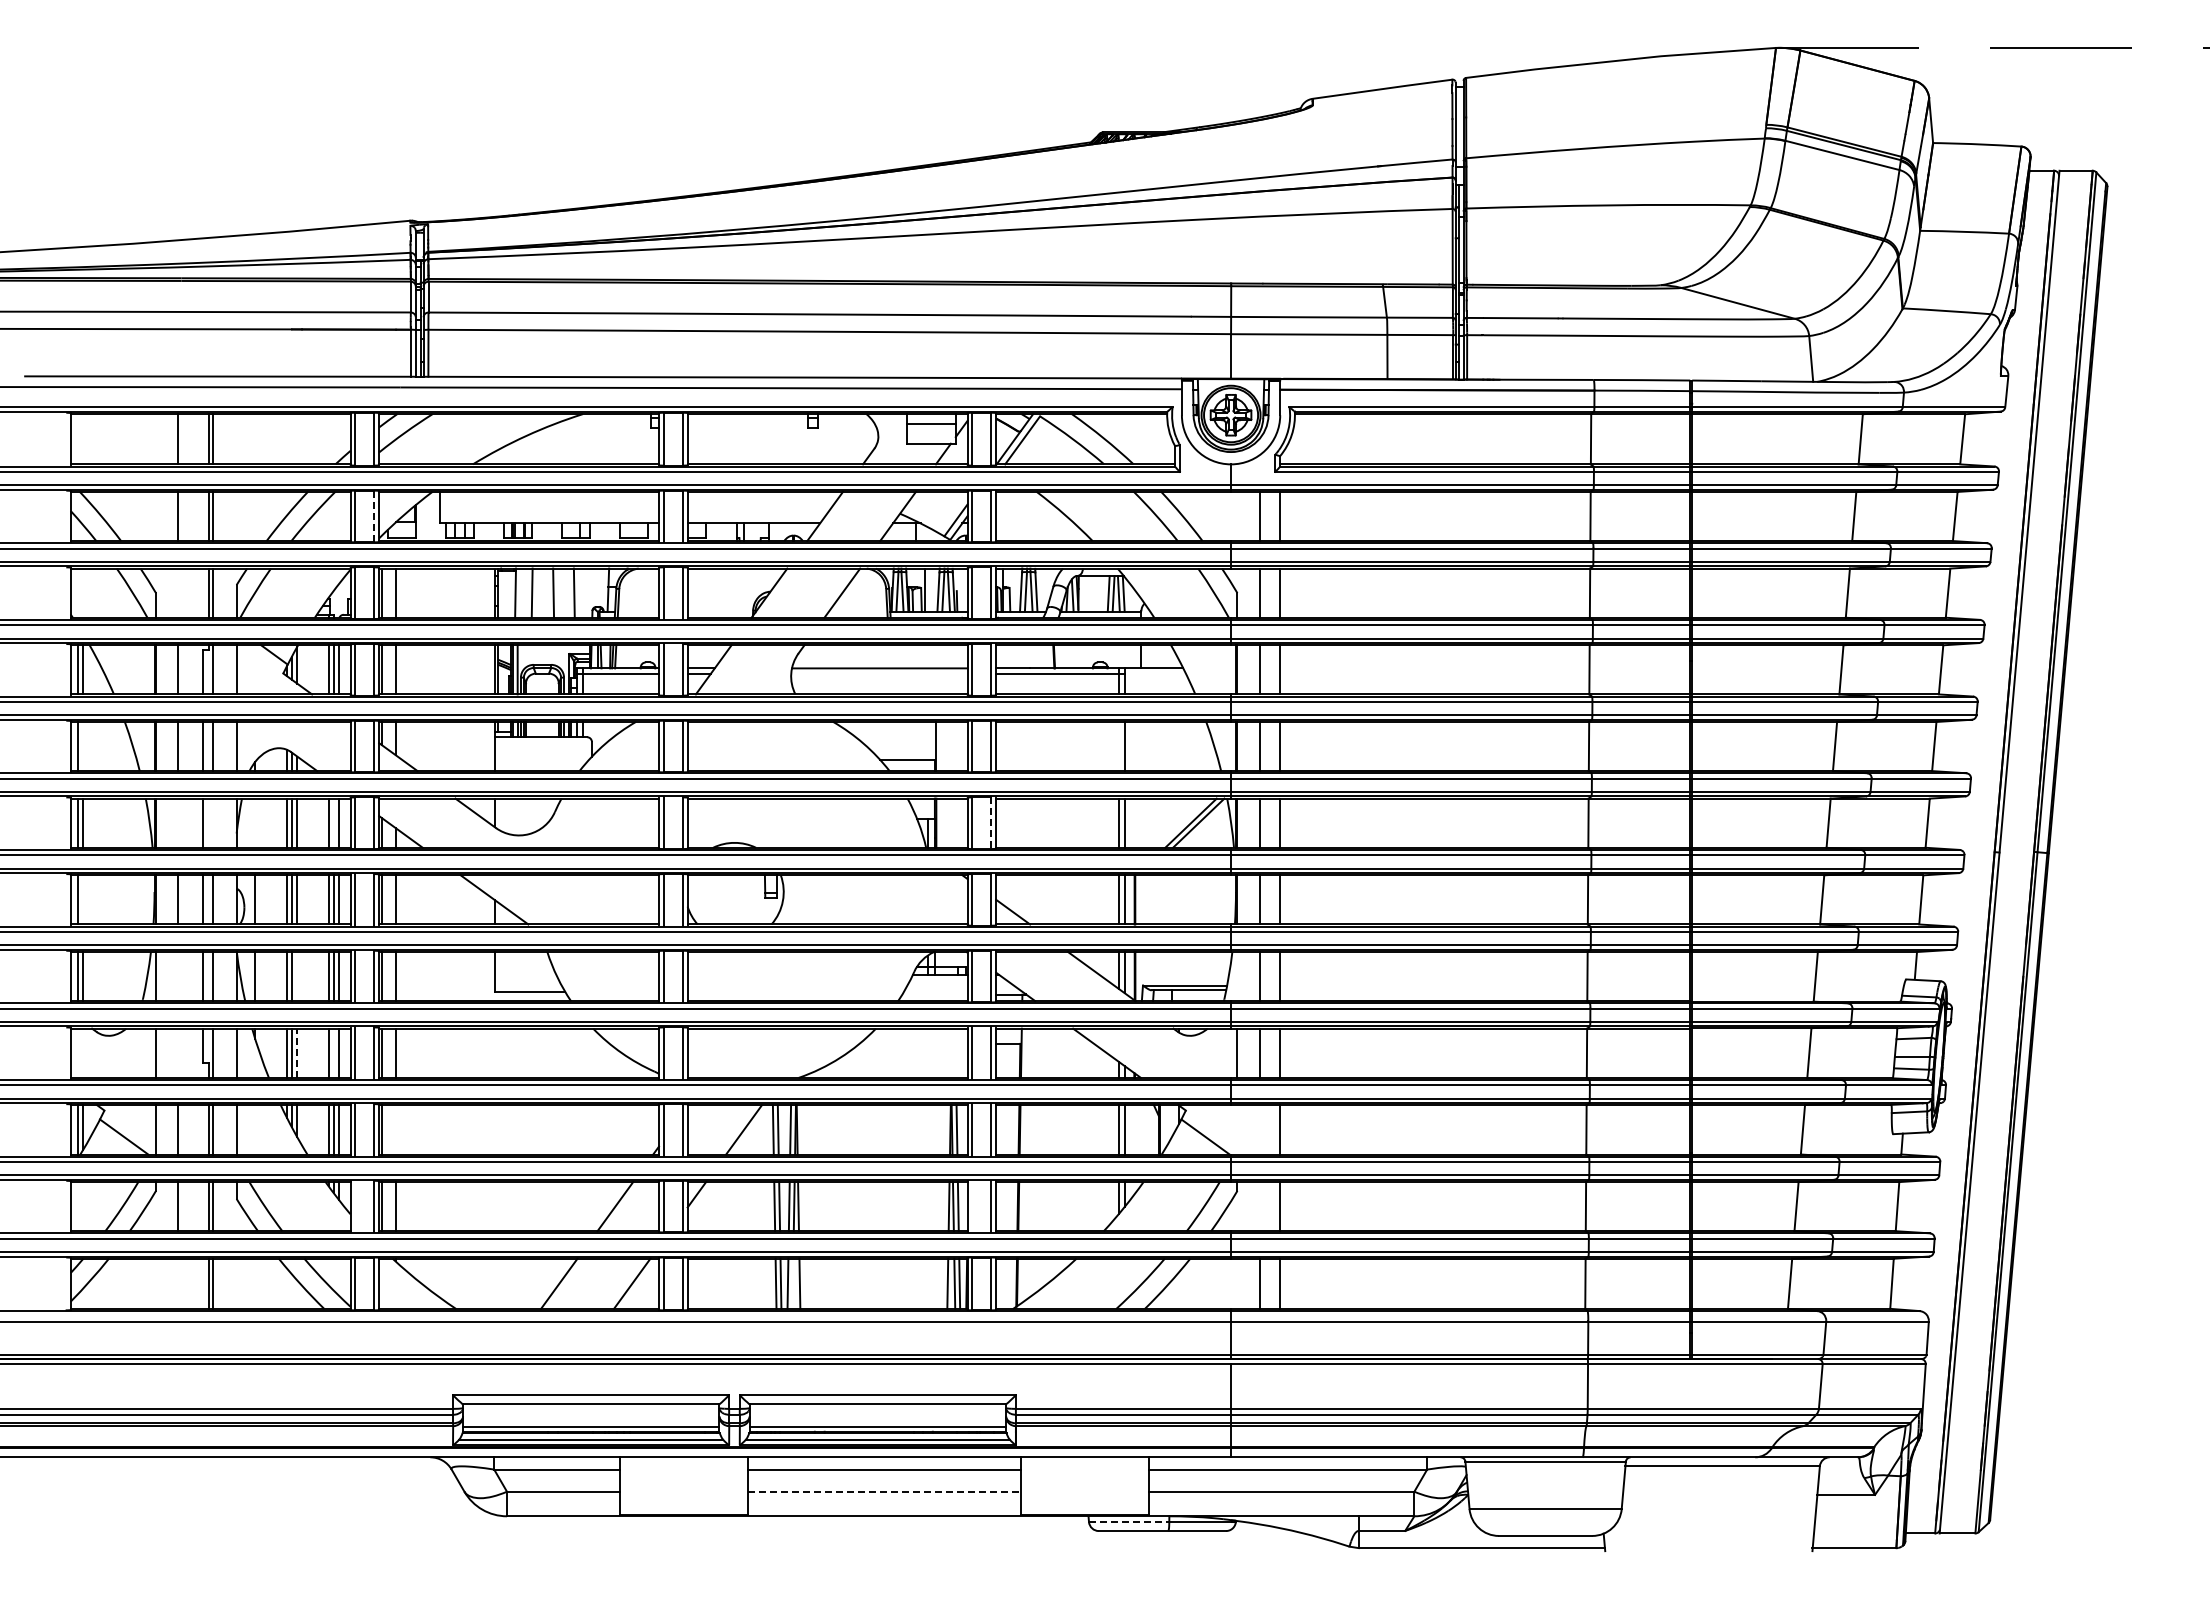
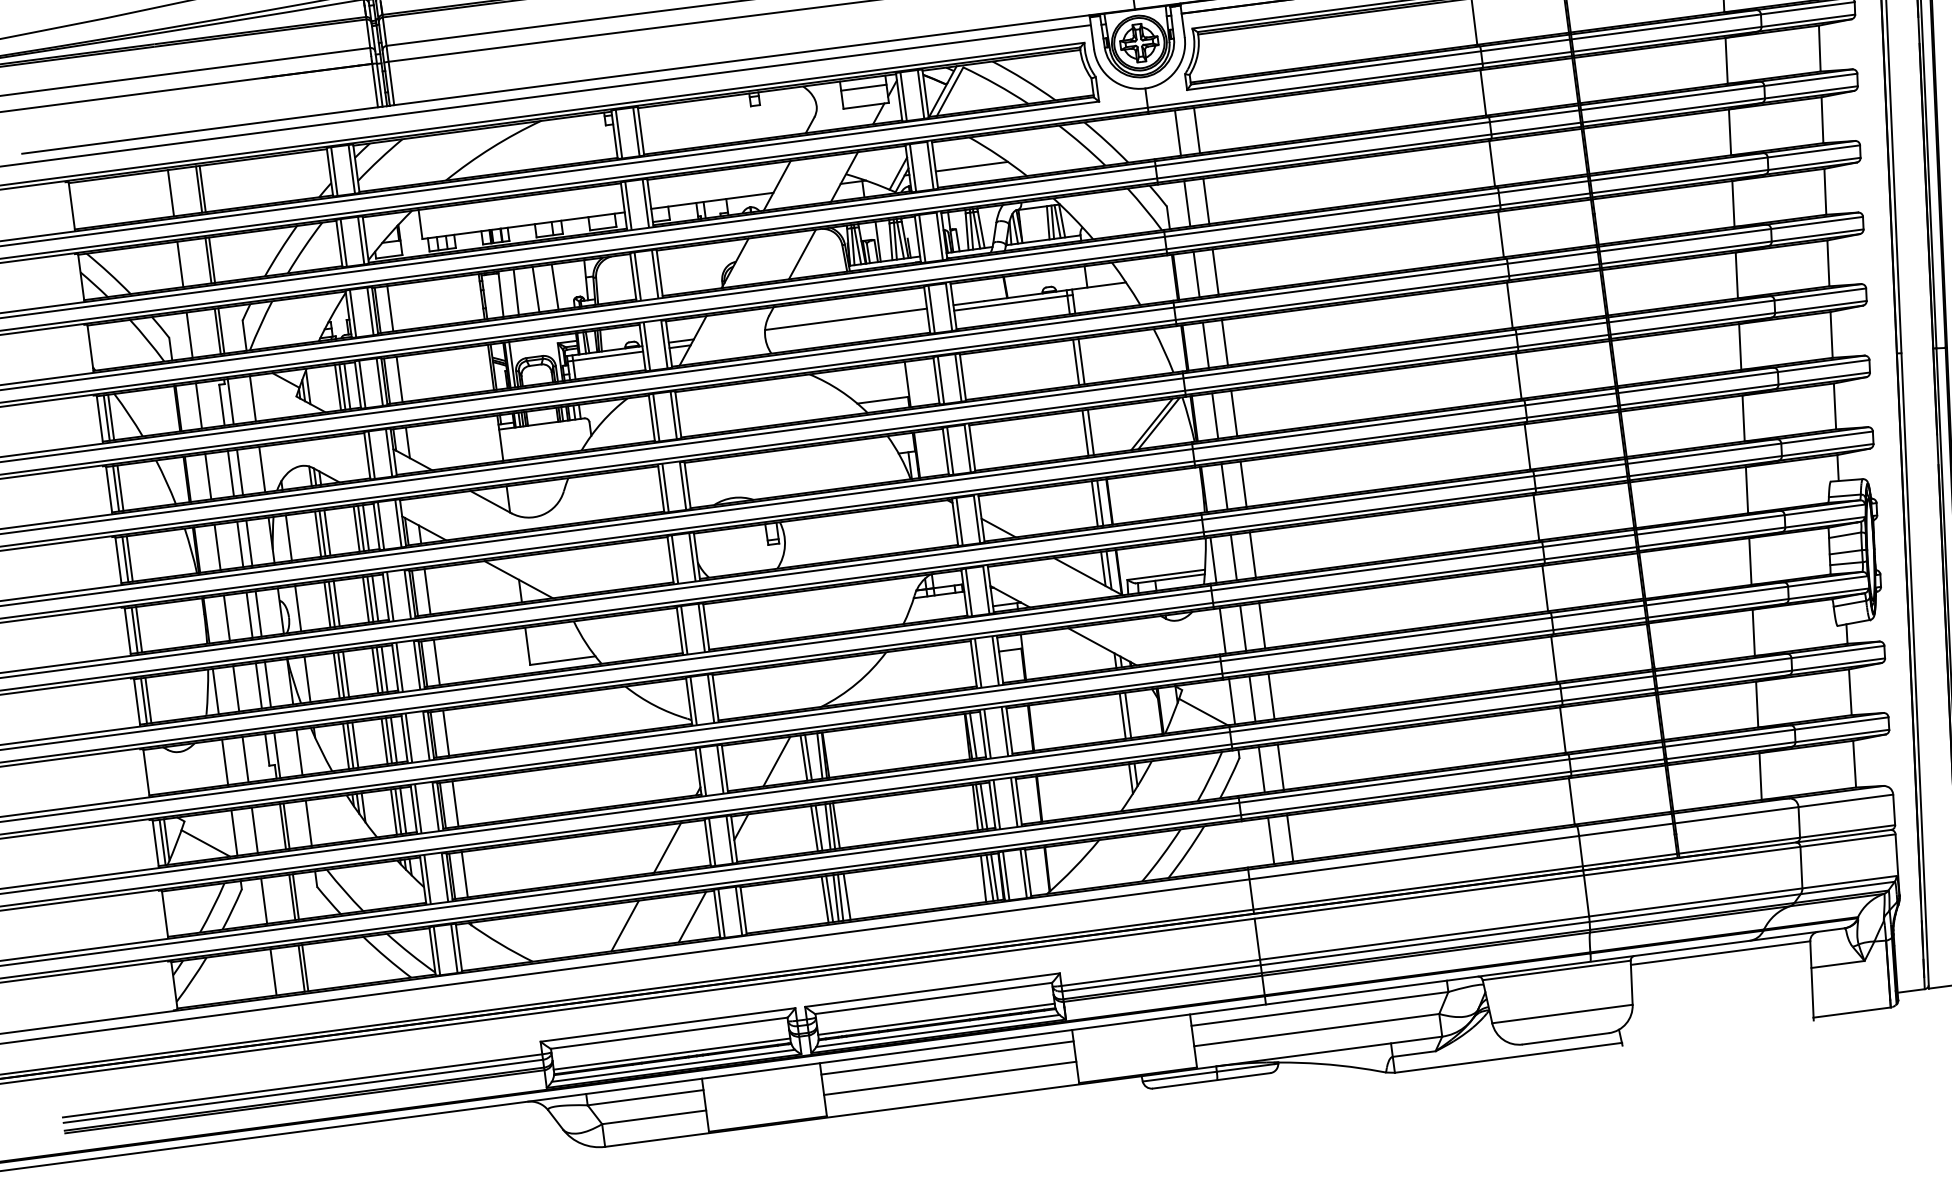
line: (374, 516) -> (361, 240), dashed -> solid
line: (1035, 523) -> (972, 166), added
line: (178, 592) -> (189, 334), added
line: (82, 746) -> (120, 488), added
line: (1118, 746) -> (1075, 362), added
line: (178, 822) -> (217, 546), added
line: (212, 822) -> (249, 542), added
line: (255, 822) -> (288, 537), added
line: (333, 822) -> (360, 527), added
line: (991, 823) -> (967, 448), dashed -> solid
line: (82, 899) -> (138, 629), added
line: (178, 976) -> (236, 688), added
line: (297, 976) -> (346, 674), added
line: (1237, 976) -> (1213, 560), added
line: (178, 1052) -> (245, 758), added
line: (333, 1052) -> (388, 740), added
line: (297, 1053) -> (355, 745), dashed -> solid
line: (395, 1129) -> (455, 803), added
line: (1237, 1129) -> (1232, 701), added
line: (1259, 1129) -> (1252, 698), added
line: (355, 1206) -> (427, 879), added
line: (972, 1206) -> (996, 804), added
line: (1259, 1206) -> (1261, 769), added
line: (178, 1283) -> (273, 971), added
line: (792, 1283) -> (840, 897), added
line: (884, 1491) -> (950, 1078), dashed -> solid
line: (1129, 1522) -> (1180, 1076), dashed -> solid

